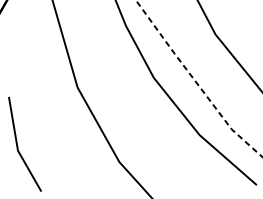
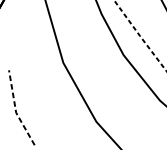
line: (17, 147) -> (15, 110), solid -> dashed

